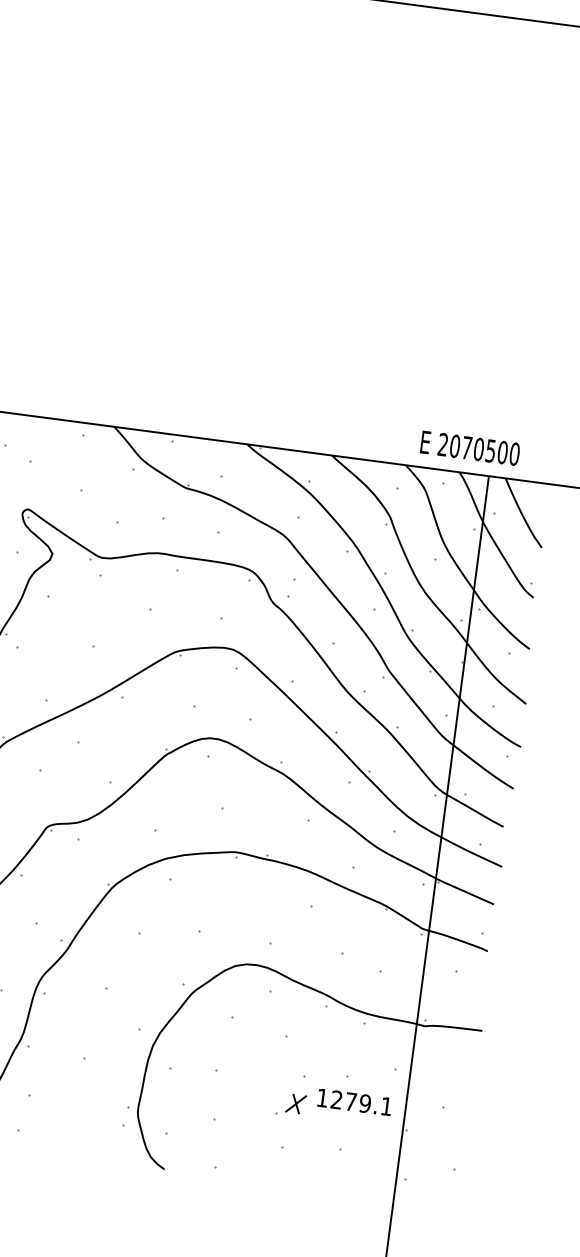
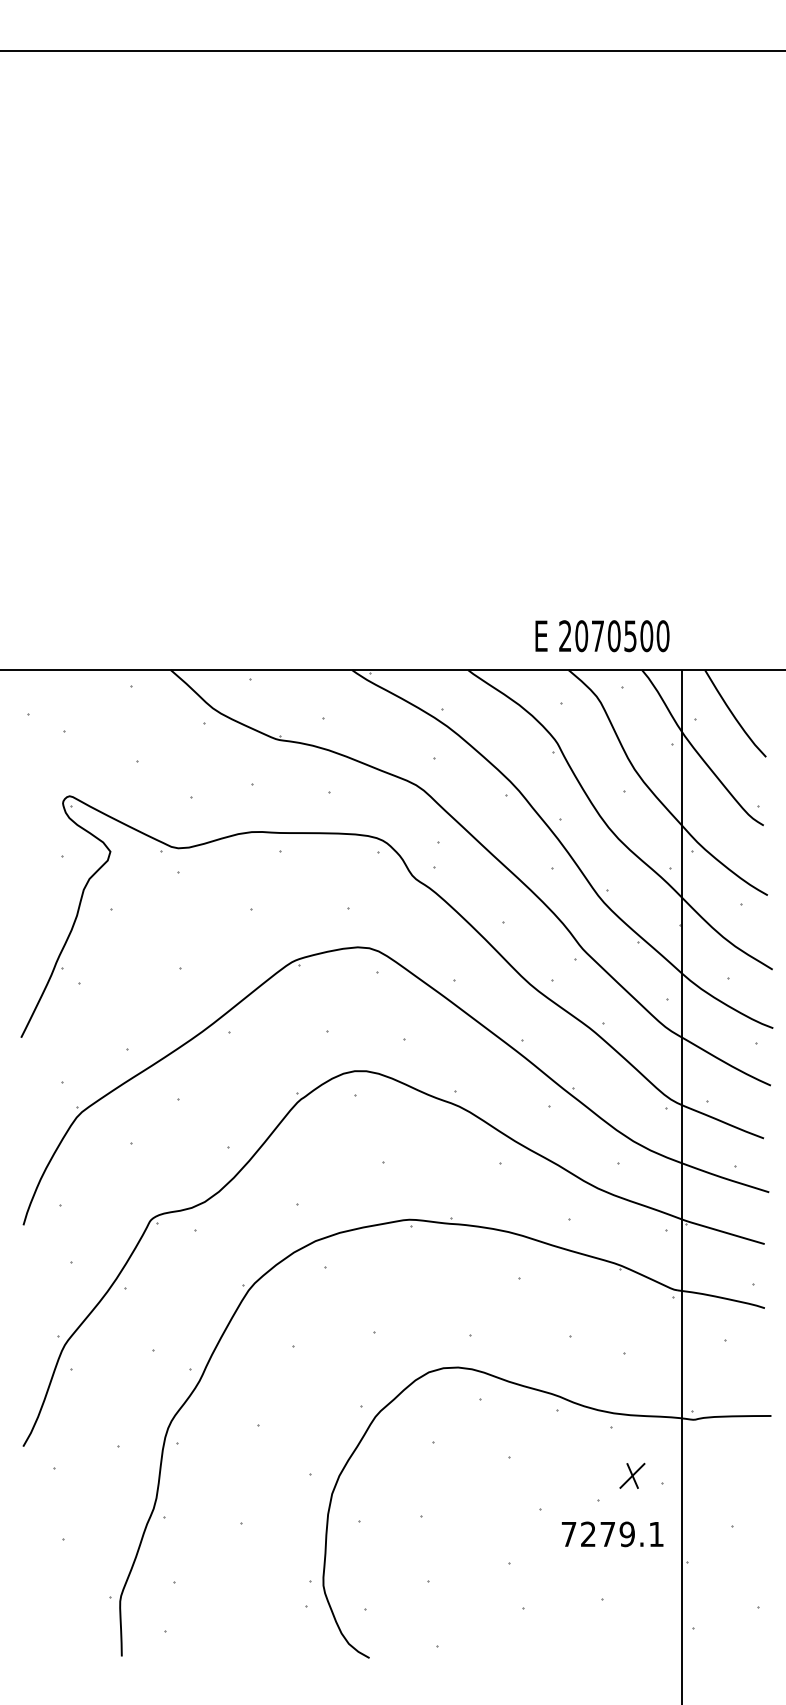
text: (470, 448) -> (602, 636), moved
text: (322, 1098) -> (568, 1534), 1279.1 -> 7279.1
part: (296, 1103) -> (632, 1475), moved

